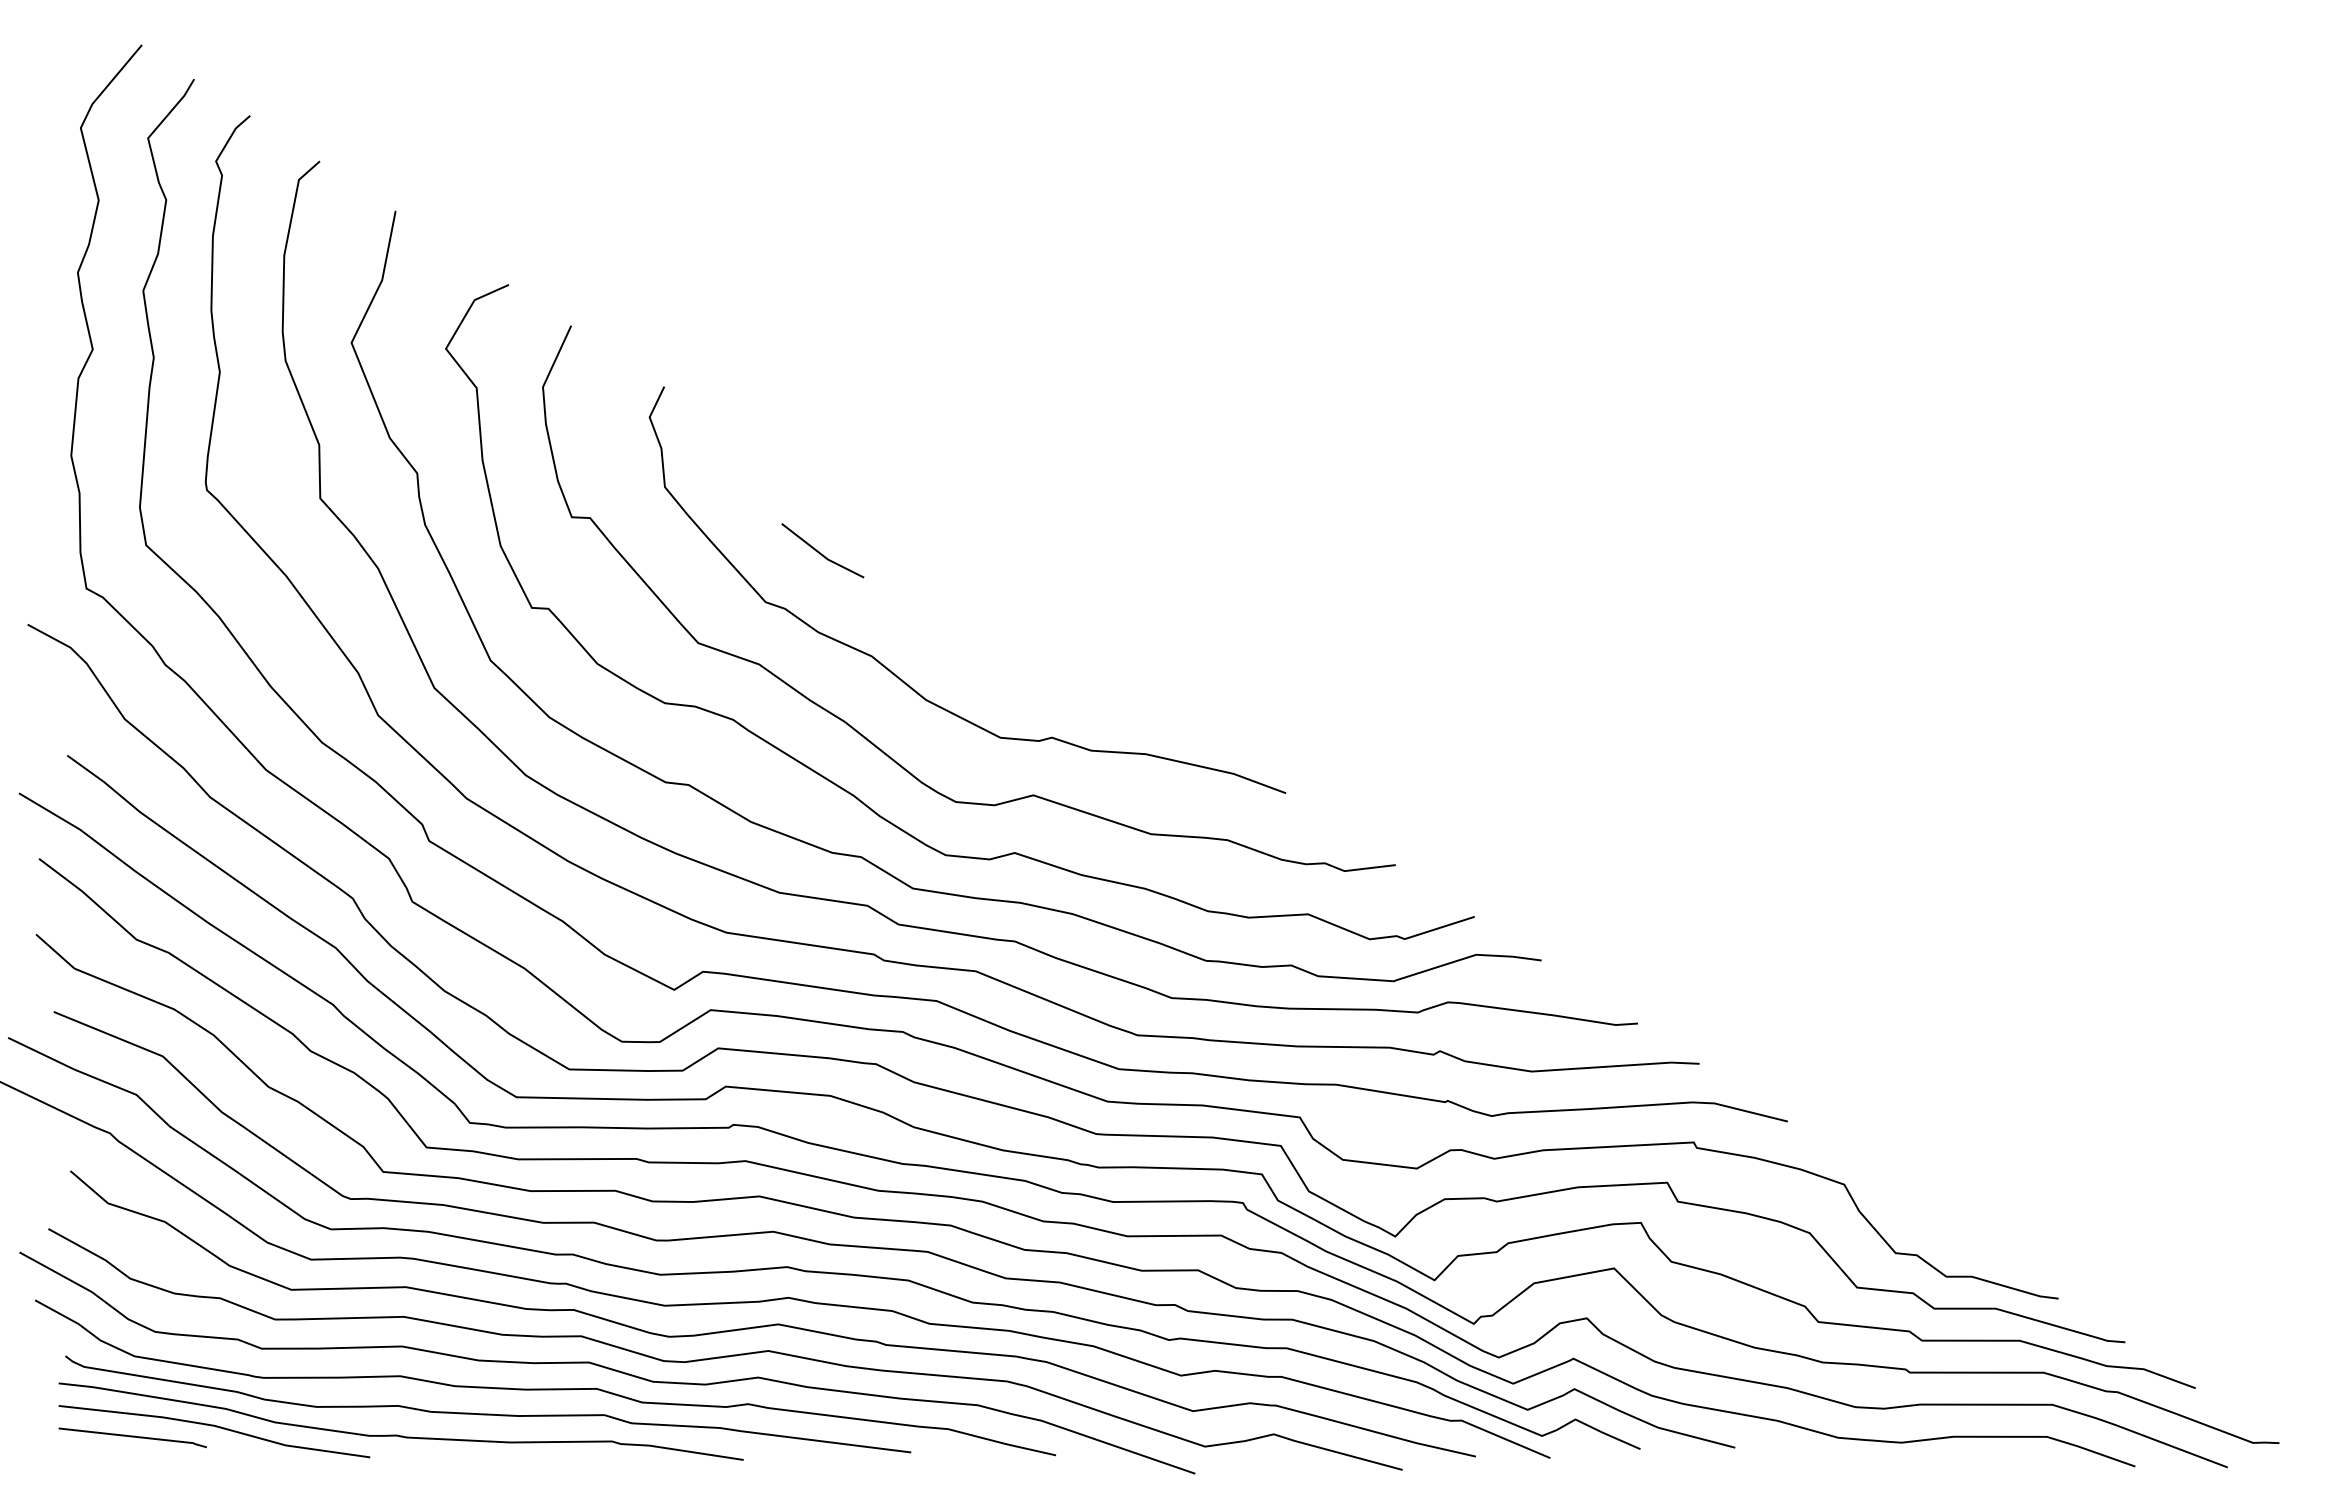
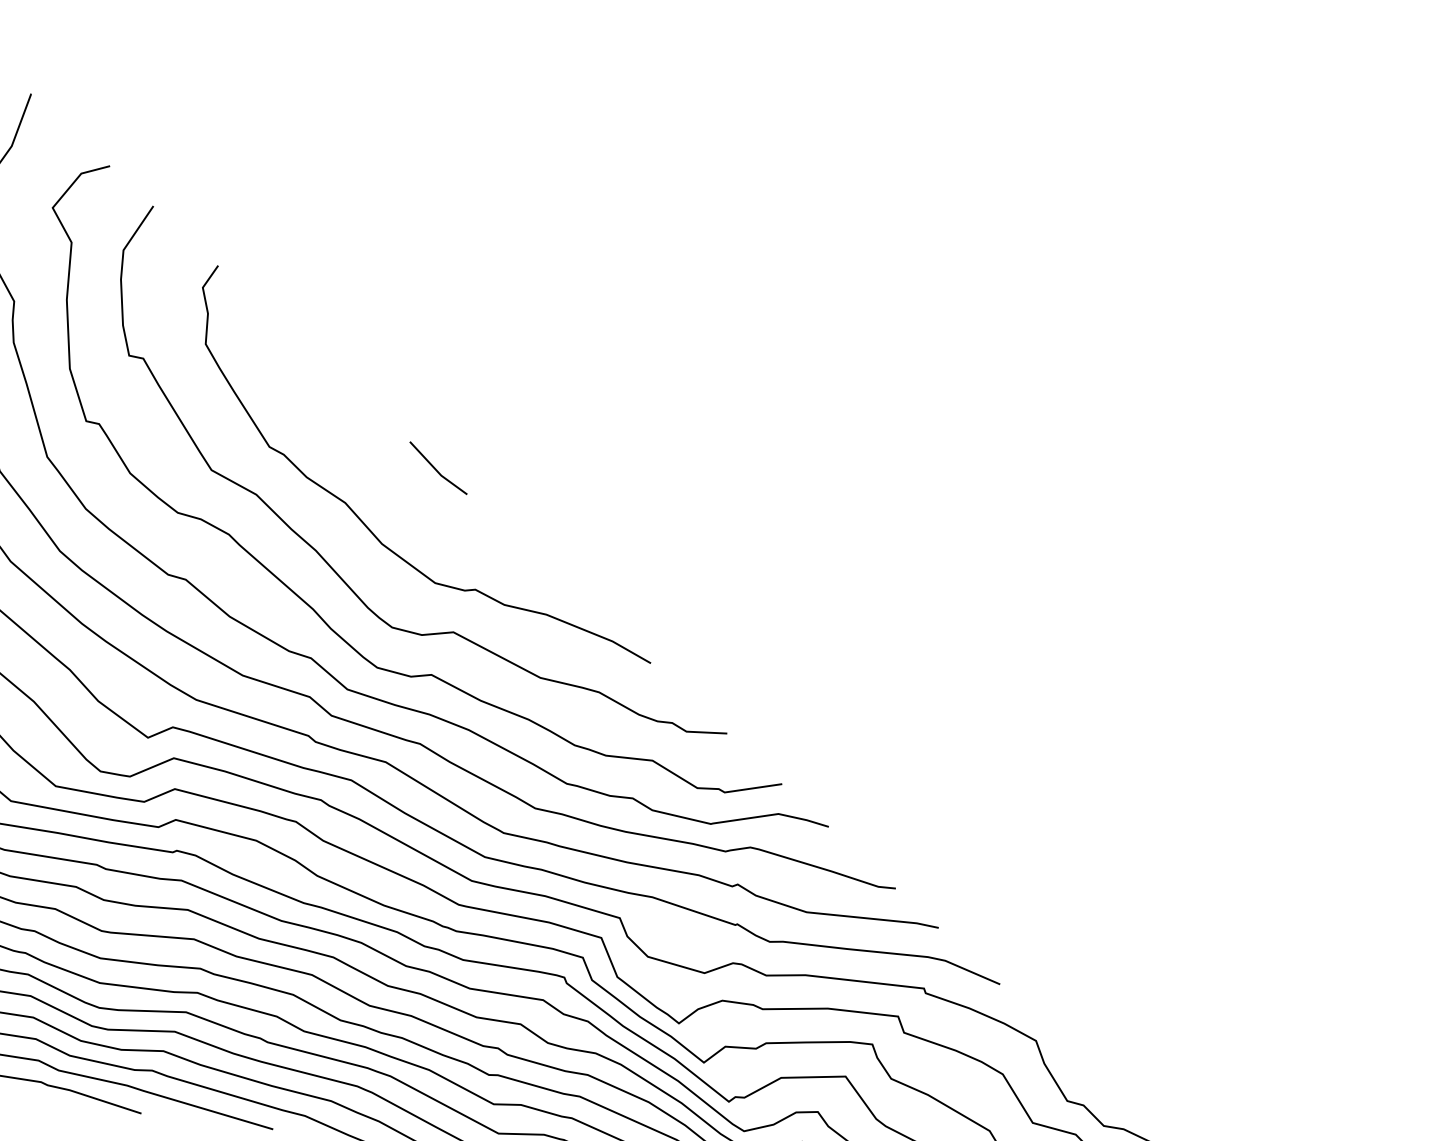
line: (820, 552) -> (436, 469), moved

